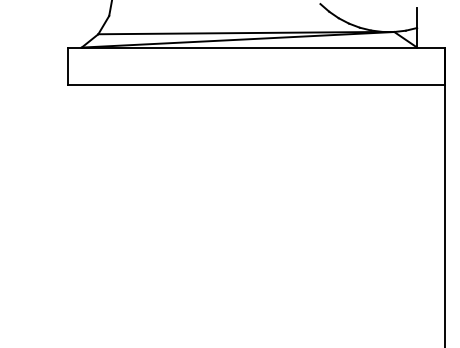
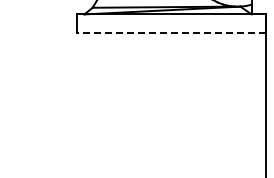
line: (256, 83) -> (171, 32), solid -> dashed

